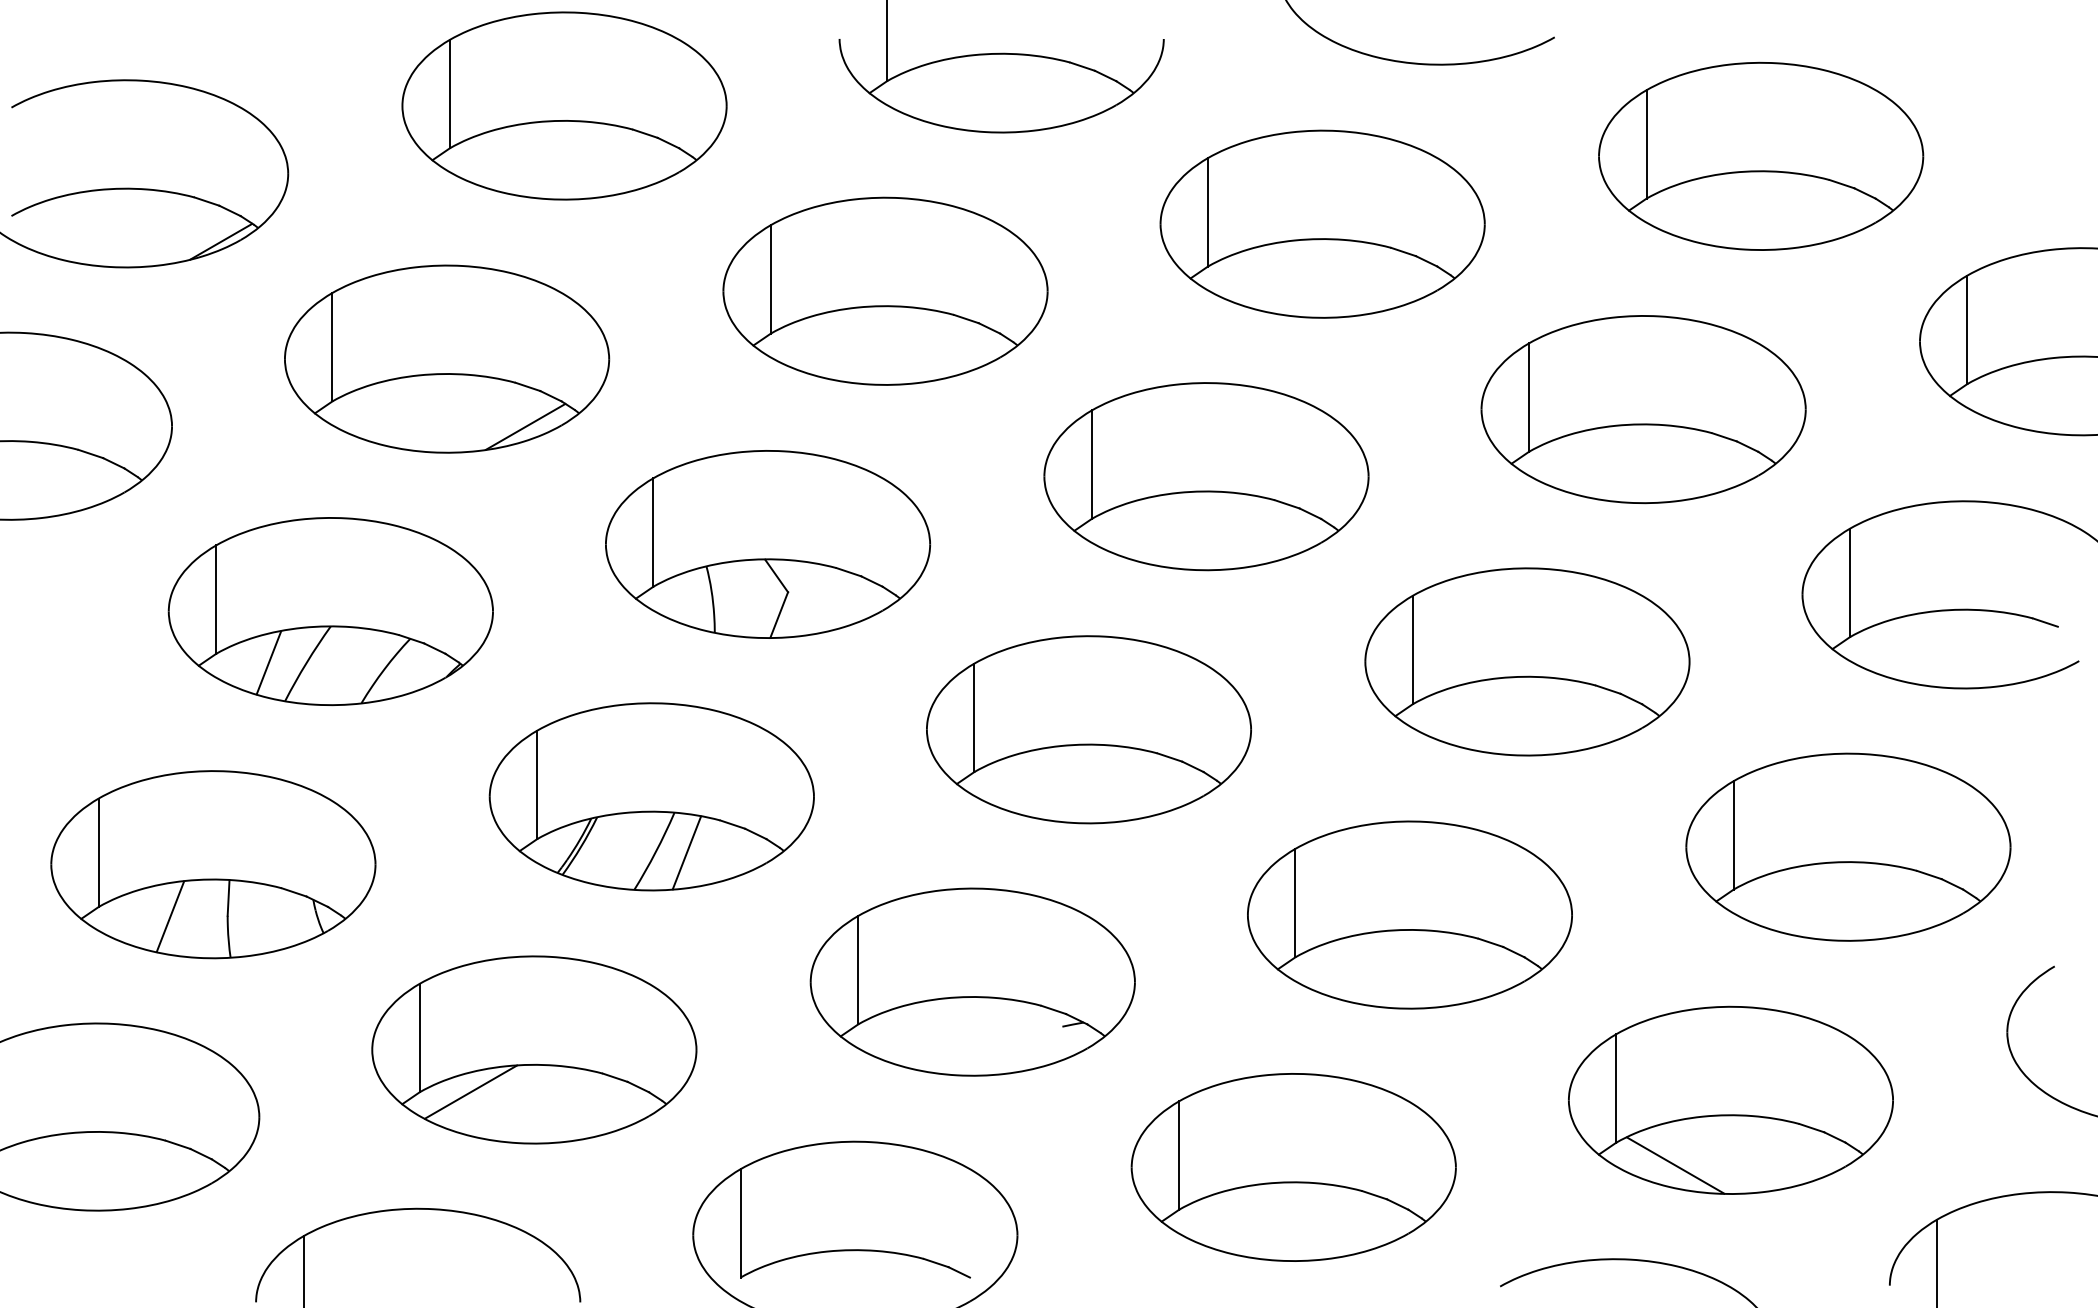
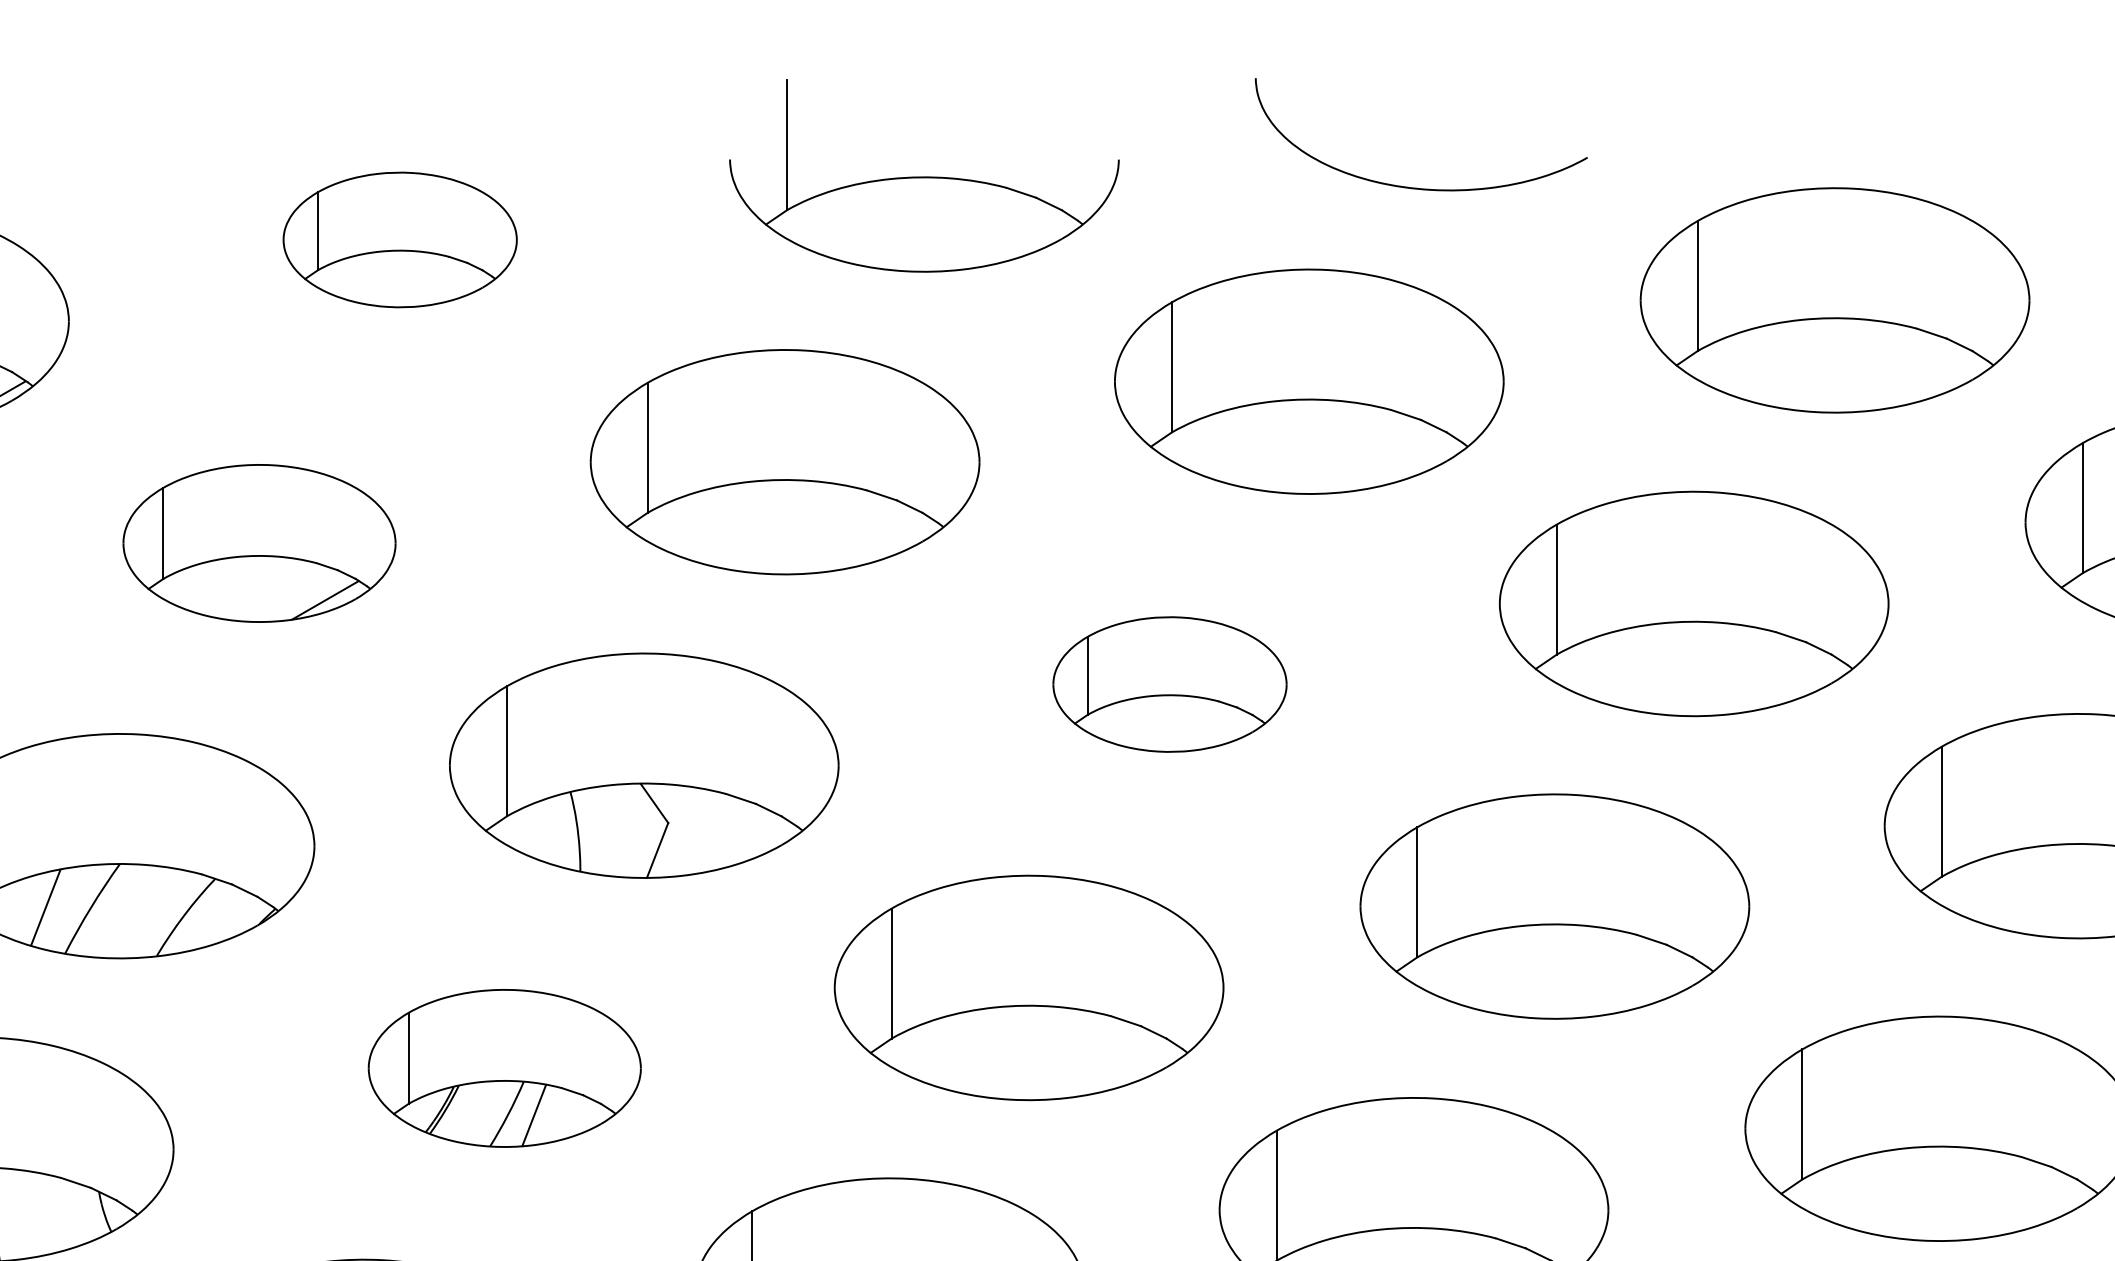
part: (564, 105) -> (400, 239), size x0.6
part: (447, 358) -> (259, 542), size x0.7
part: (1206, 476) -> (1170, 684), size x0.6
part: (651, 796) -> (504, 1067), size x0.7

